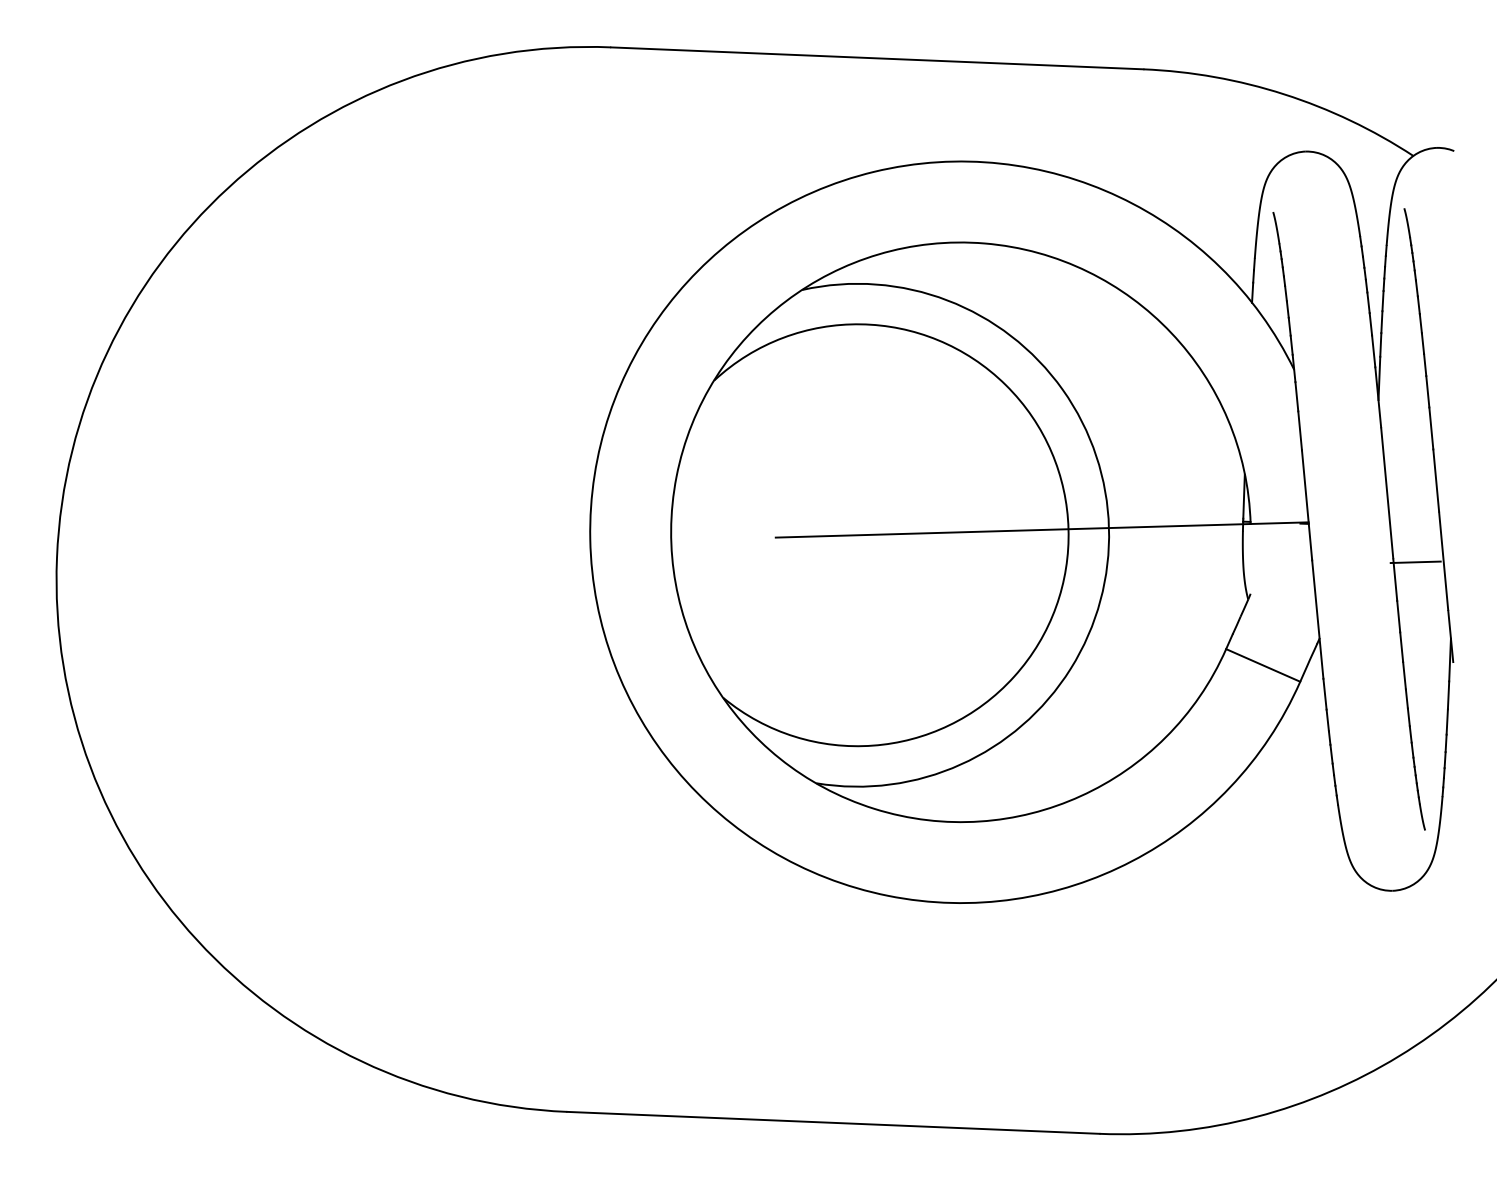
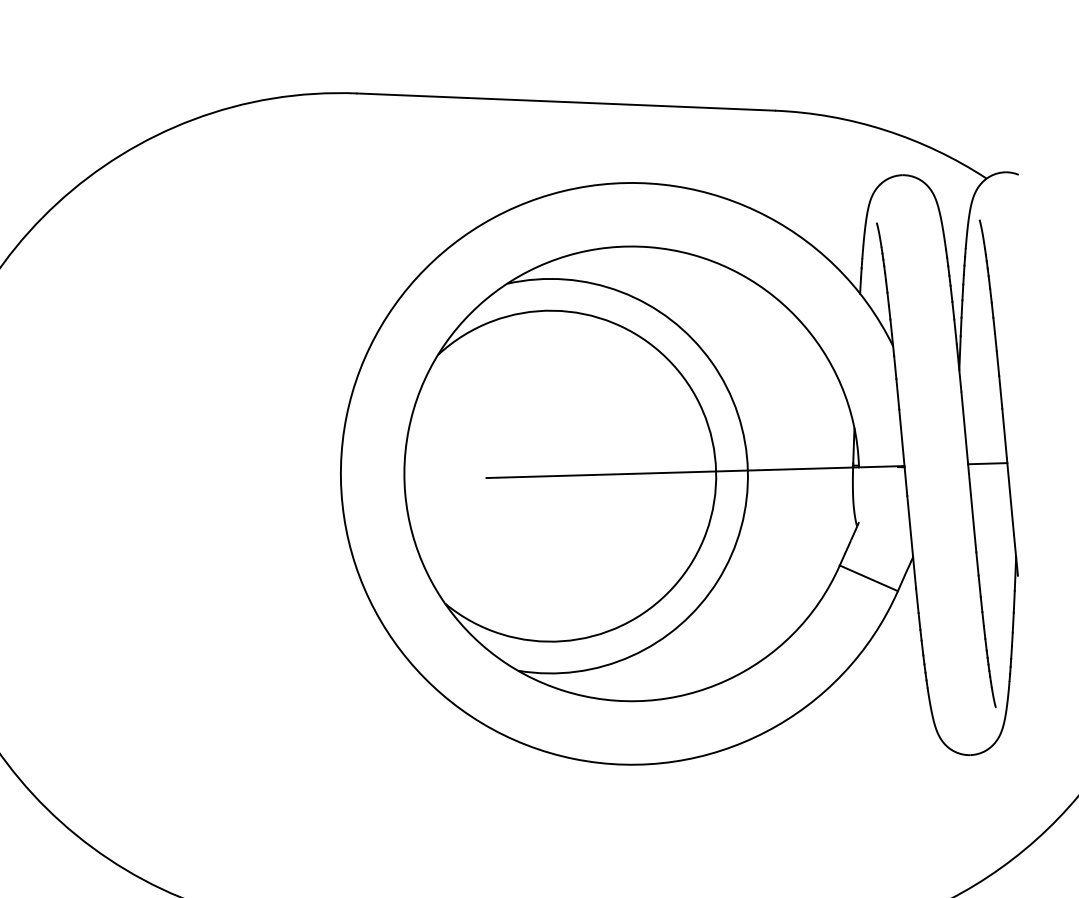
line: (1415, 562) -> (987, 463), moved

